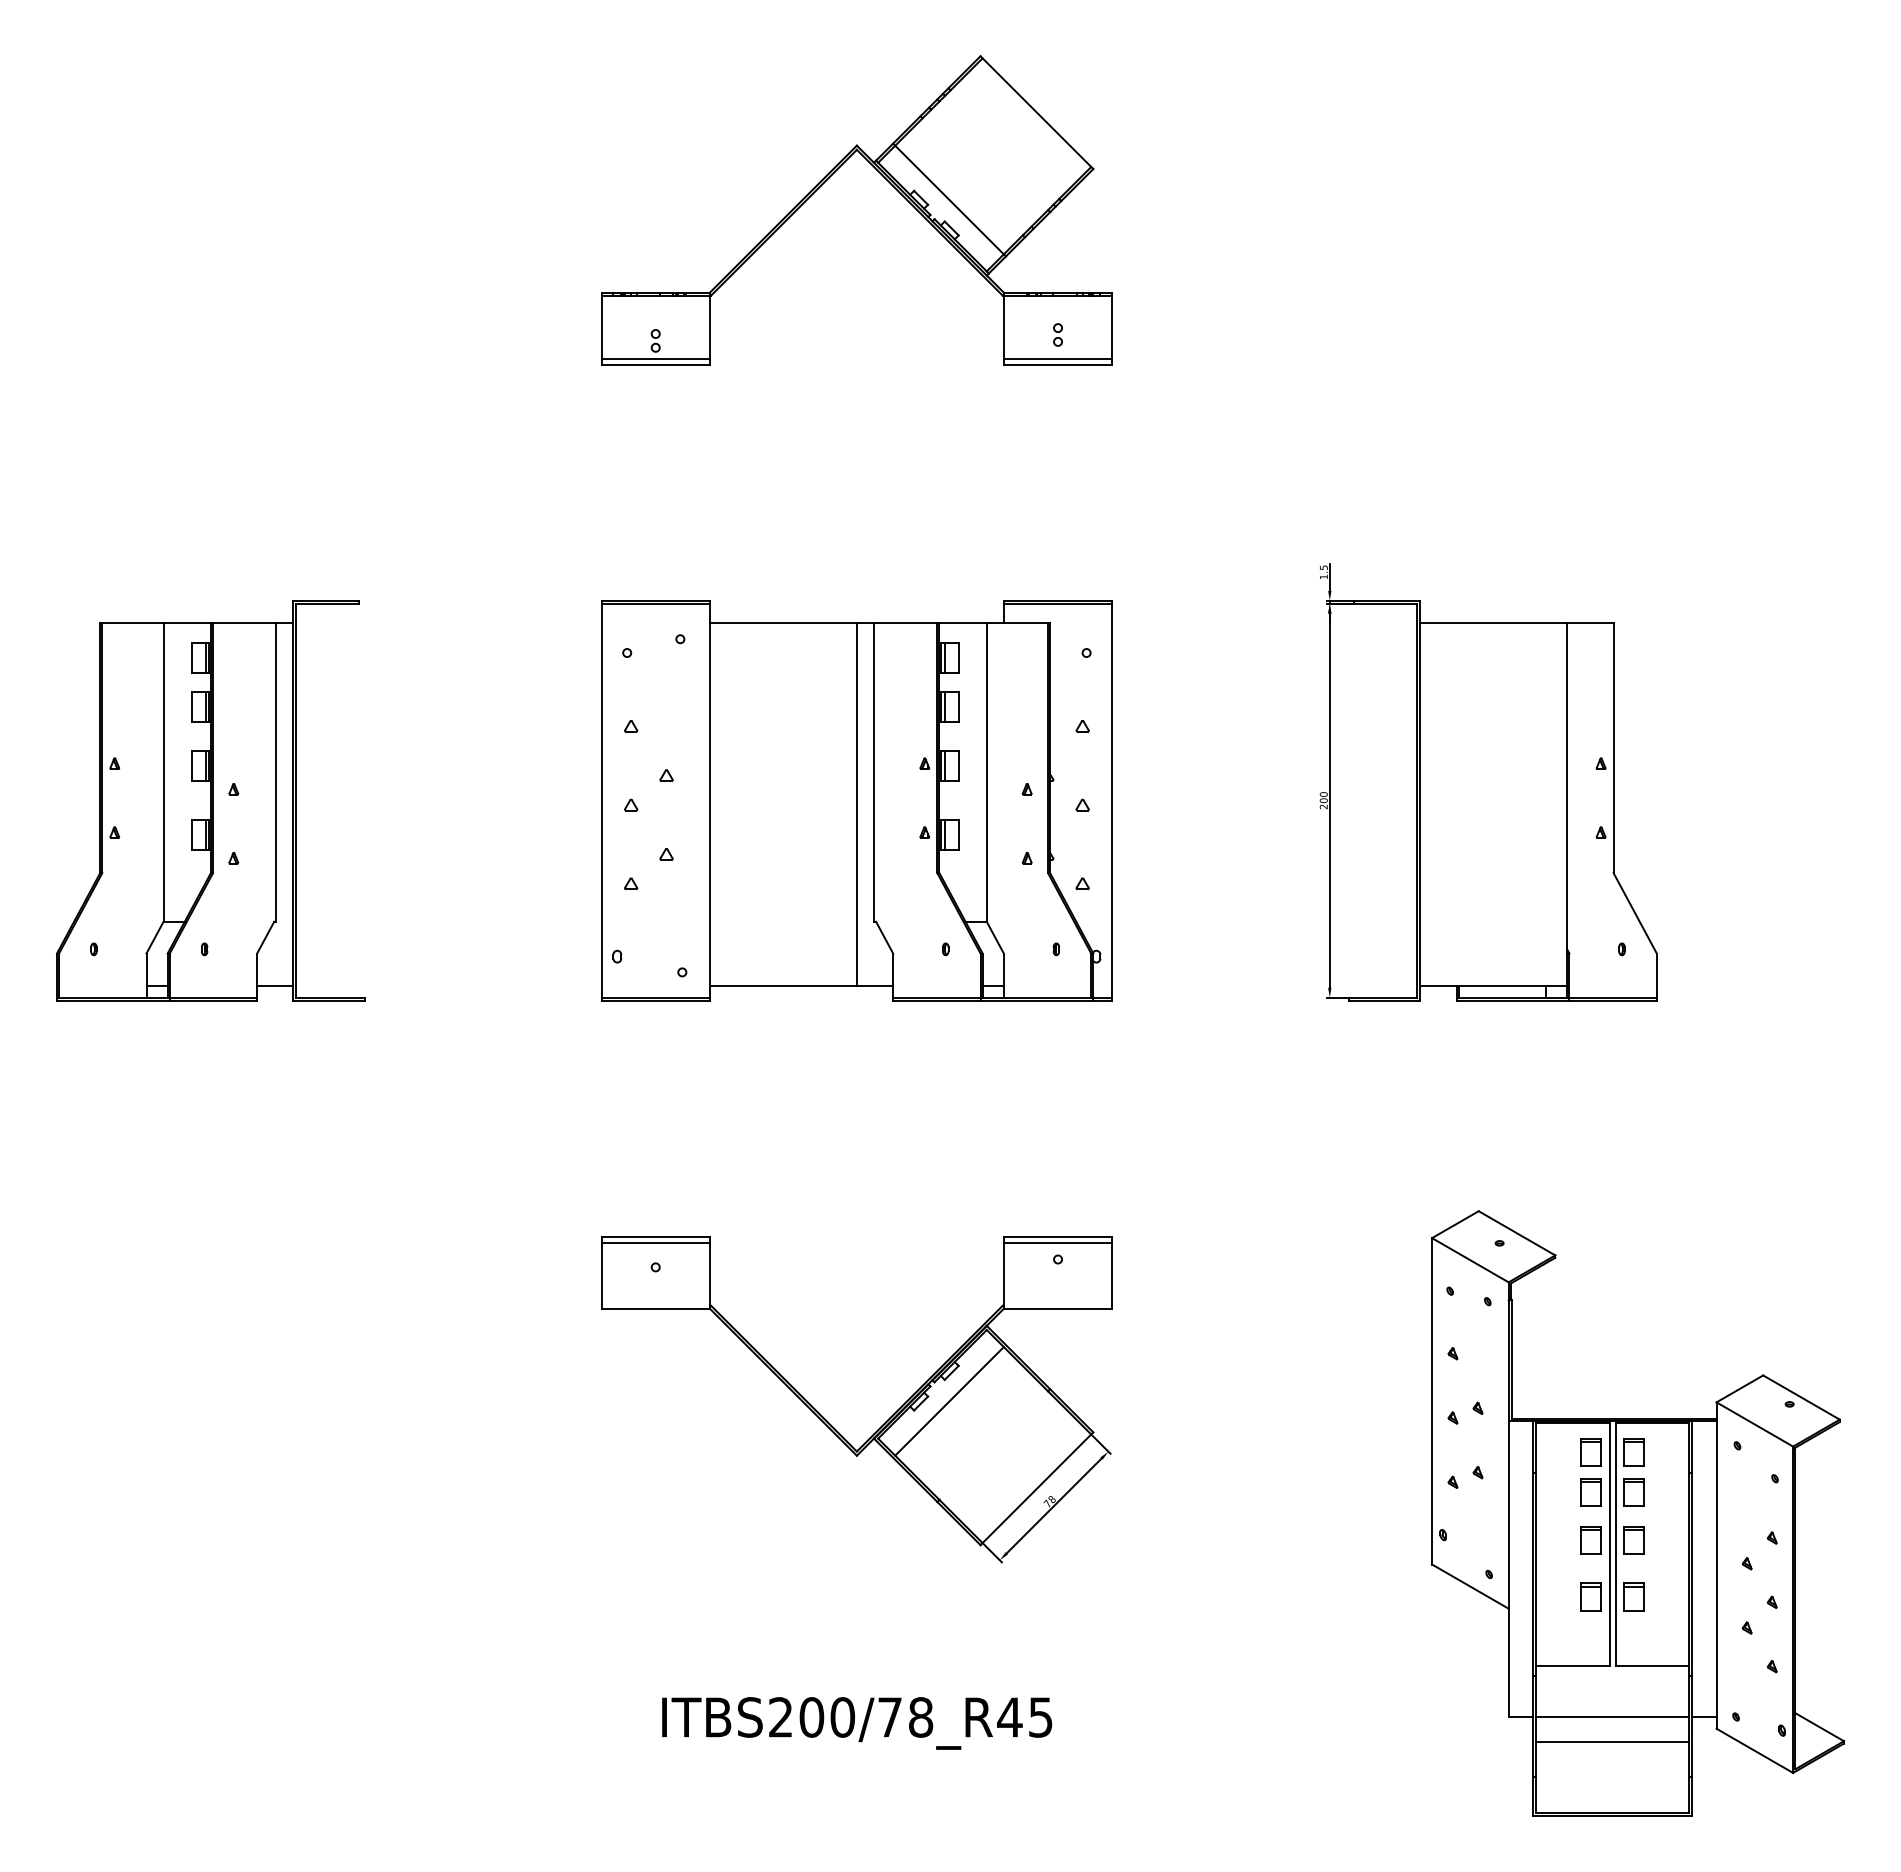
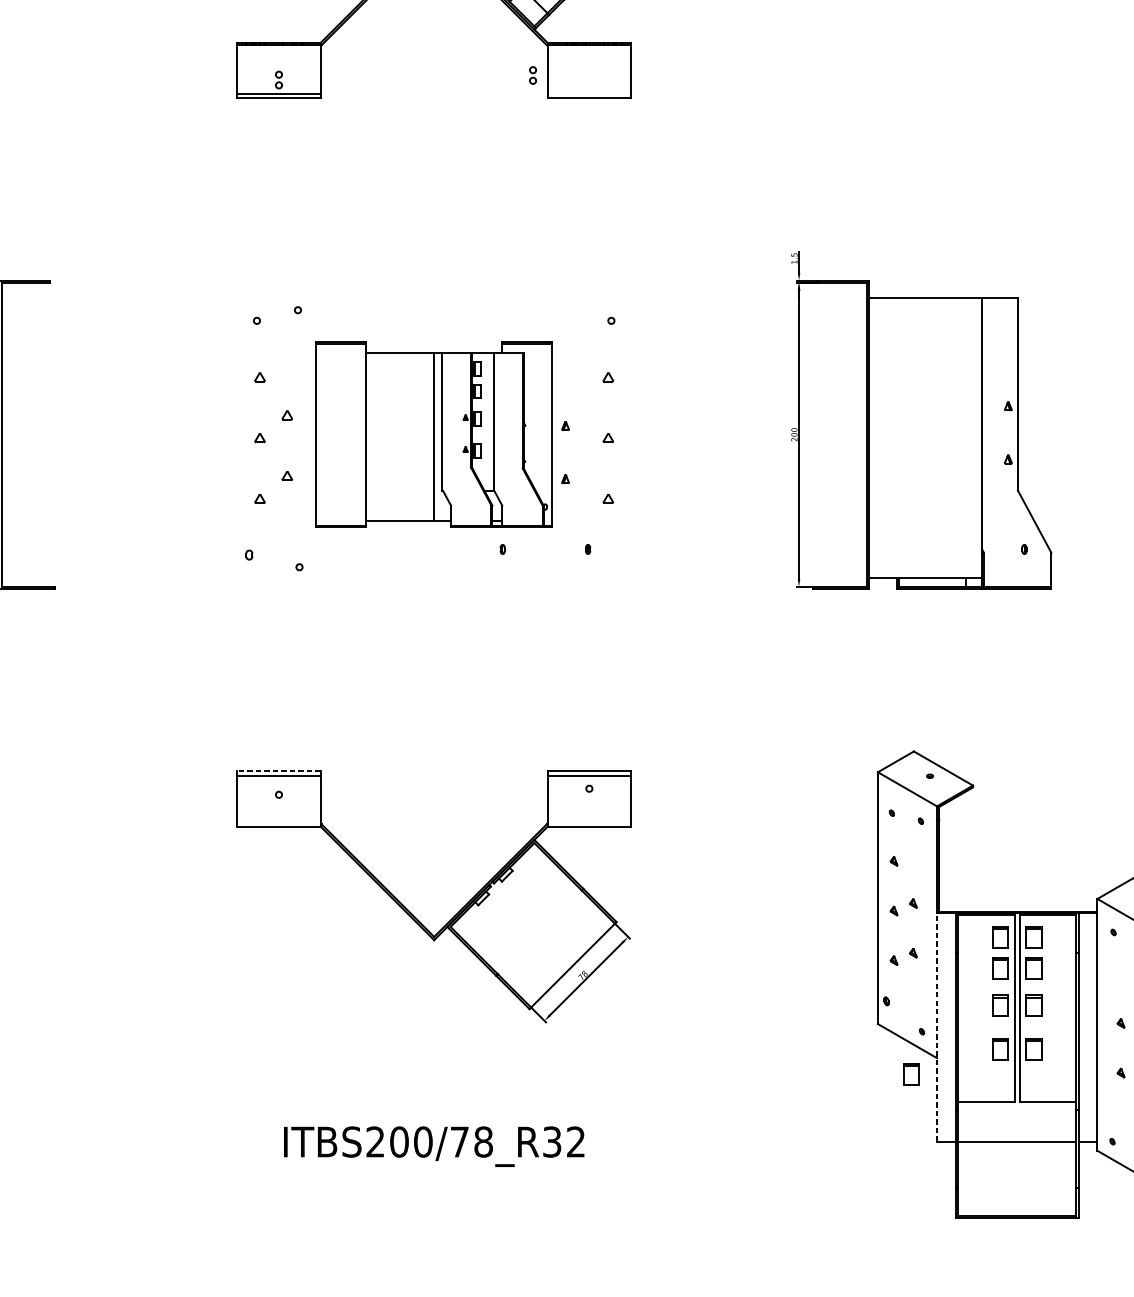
part: (1057, 334) -> (532, 75), moved
line: (1057, 358) -> (588, 93), removed
part: (856, 800) -> (433, 434), size x0.6
line: (655, 1236) -> (278, 771), solid -> dashed
line: (949, 1401) -> (505, 898), removed
line: (1508, 1568) -> (936, 1027), solid -> dashed
part: (1475, 1629) -> (911, 1074), added
text: (1024, 1717) -> (563, 1142), ITBS200/78_R45 -> ITBS200/78_R32
line: (1612, 1741) -> (1017, 1160), removed

